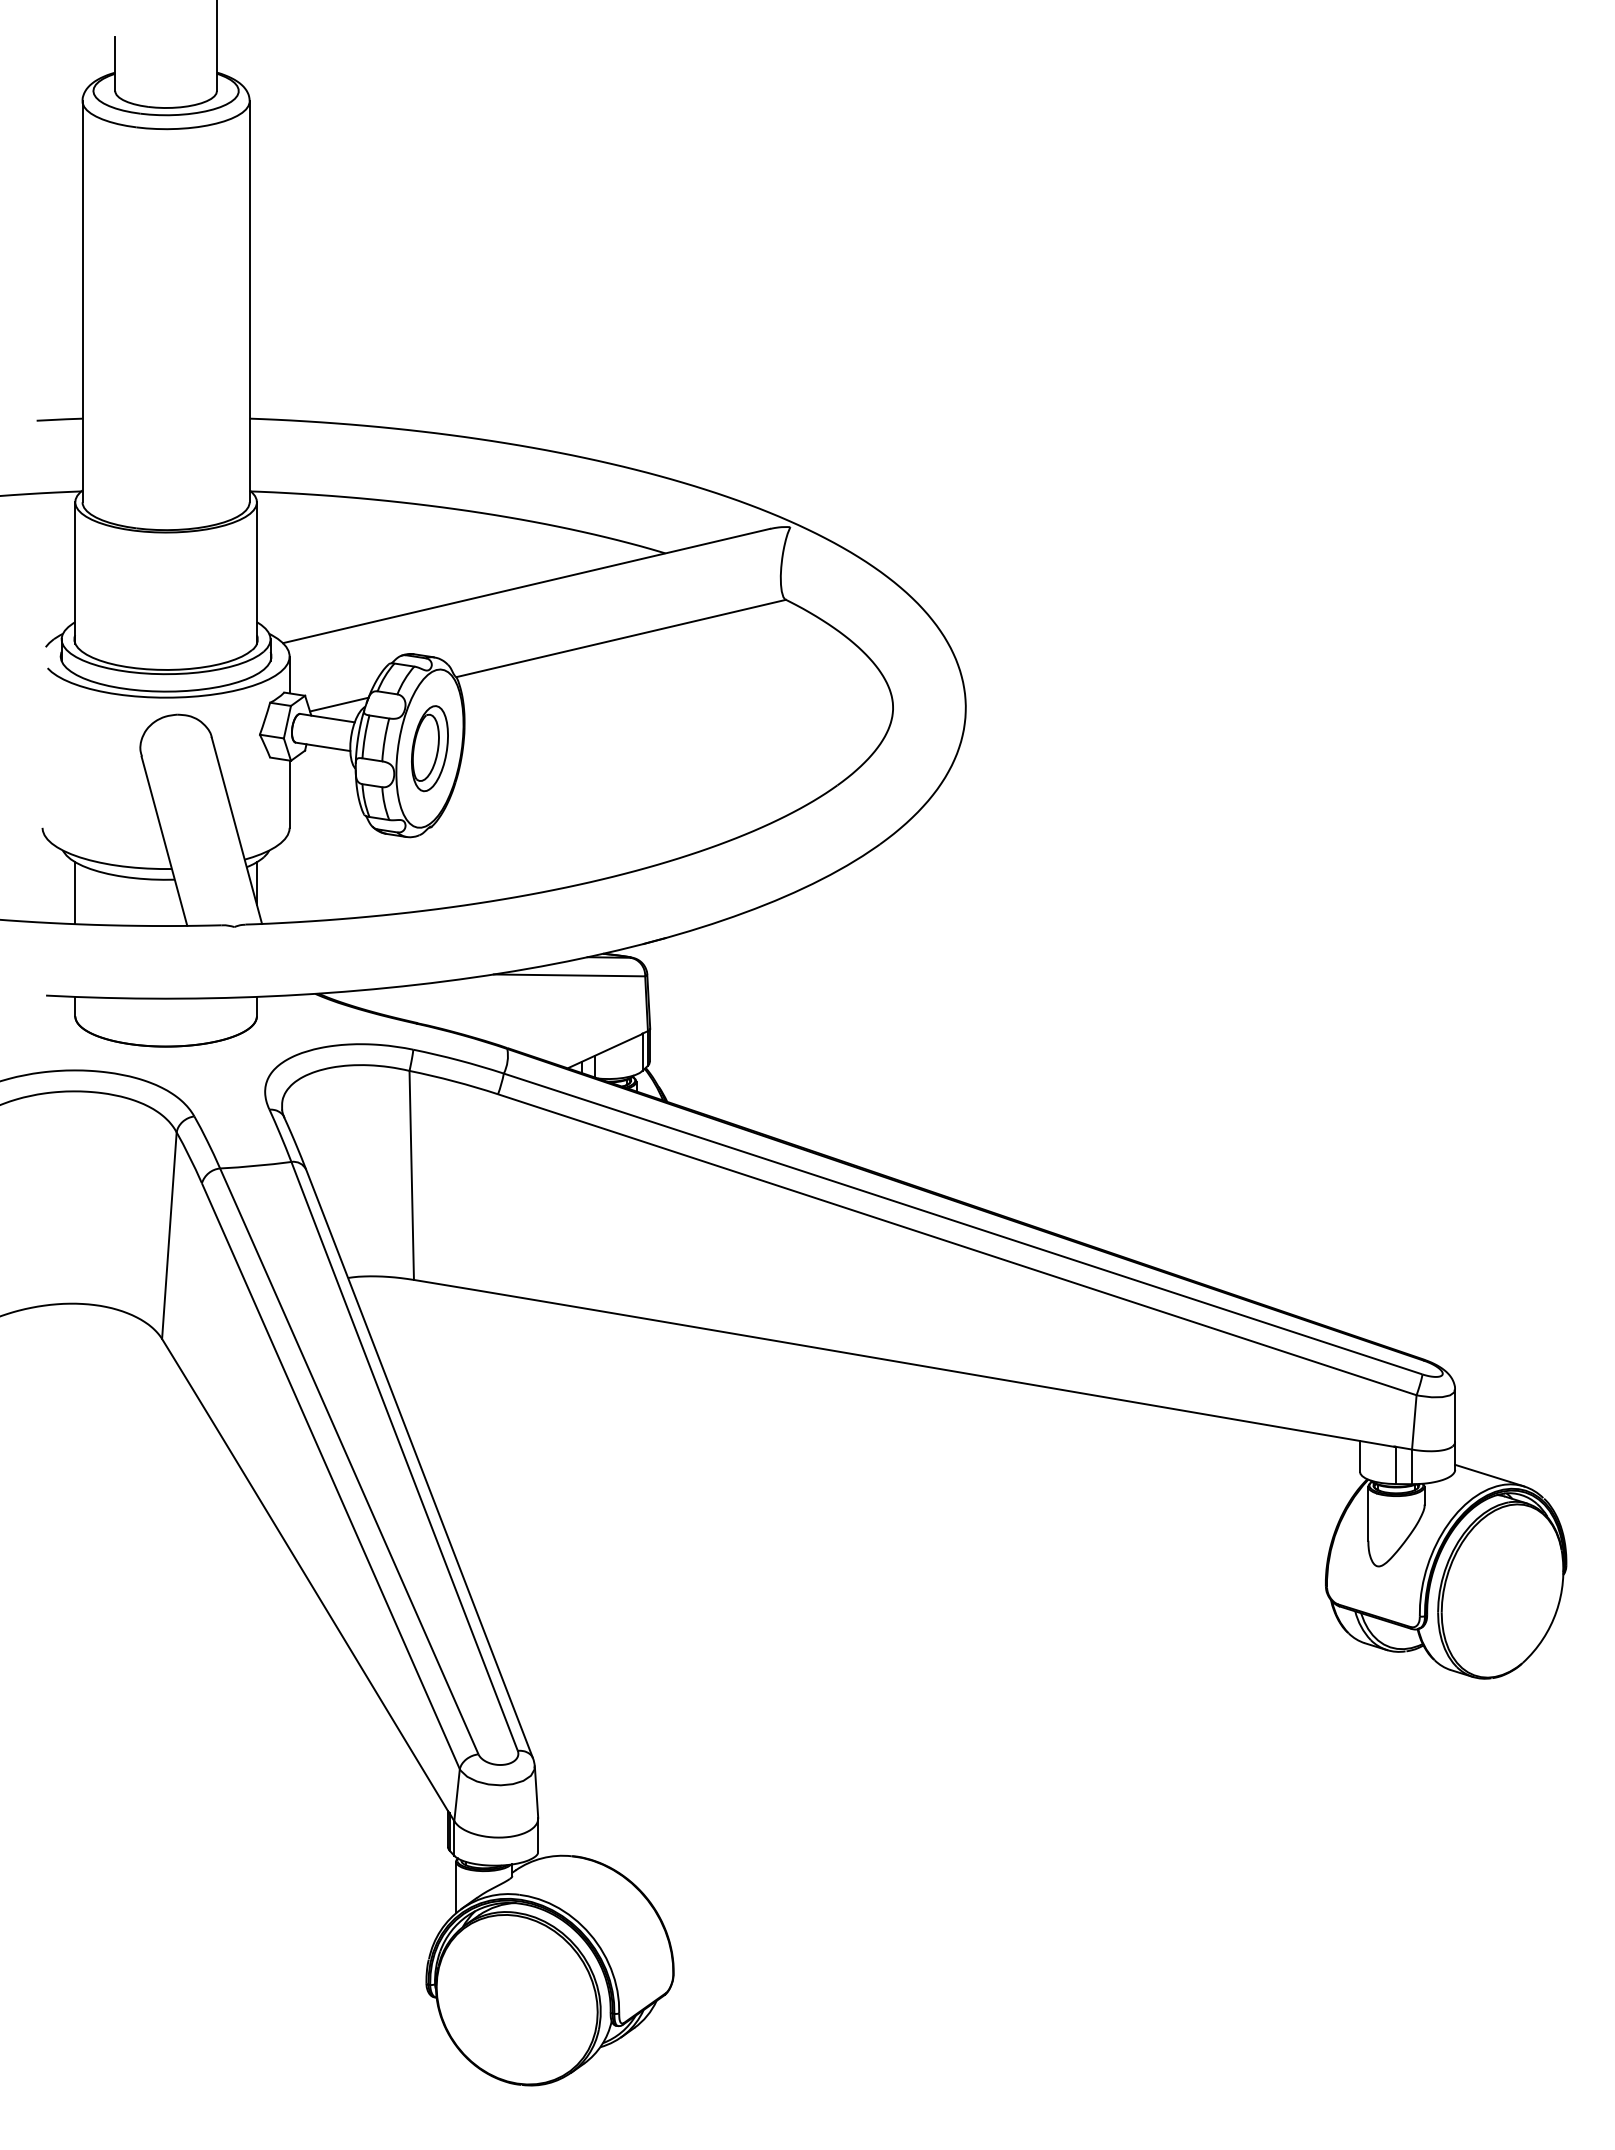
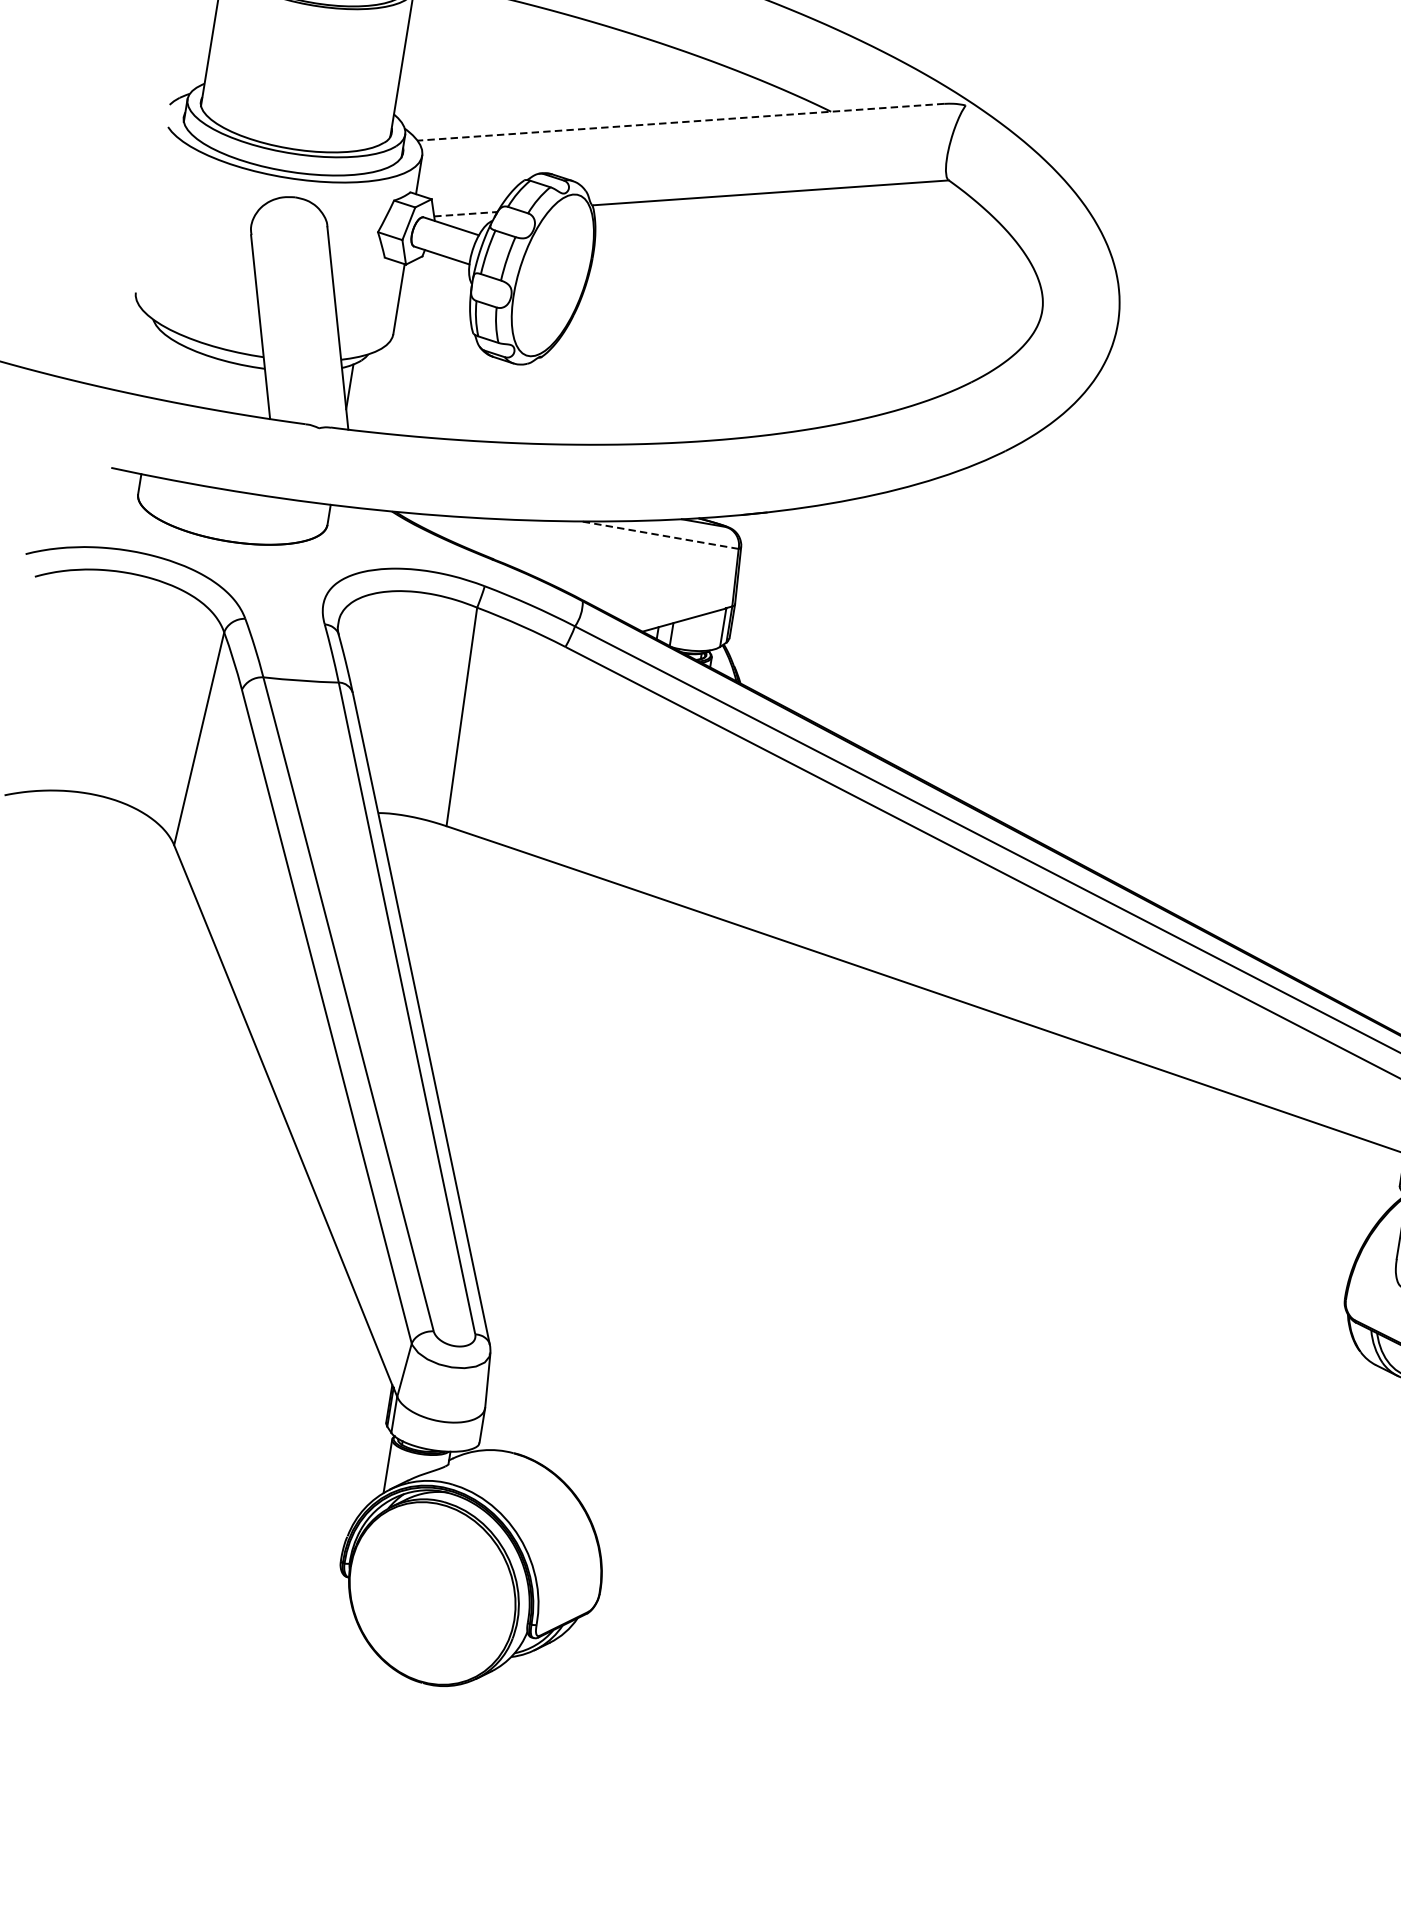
line: (526, 586) -> (680, 122), solid -> dashed
line: (339, 704) -> (466, 214), solid -> dashed
part: (429, 748) -> (552, 275), removed
line: (75, 893) -> (159, 366), removed
line: (569, 975) -> (659, 535), solid -> dashed

